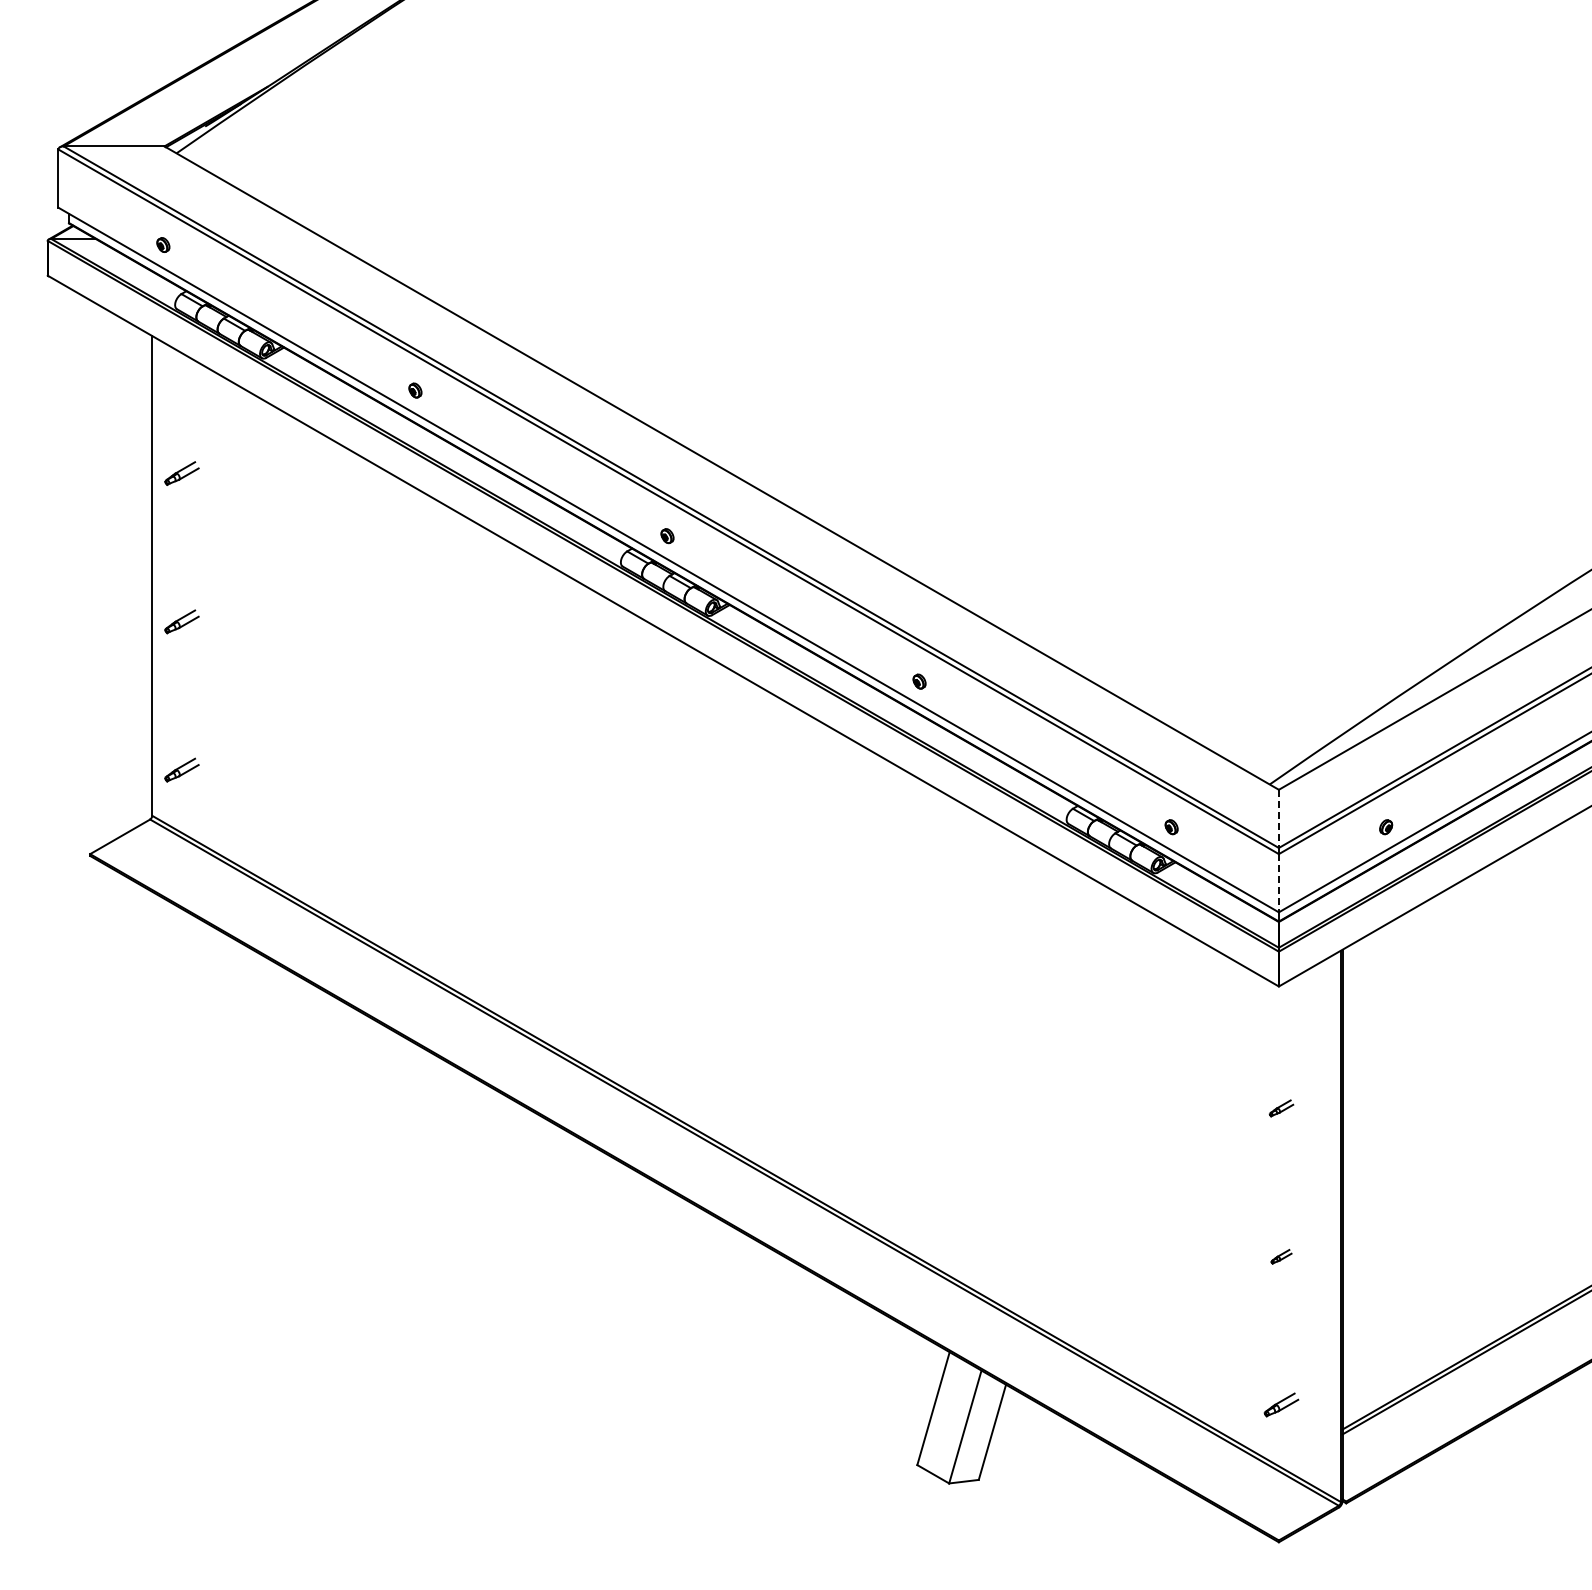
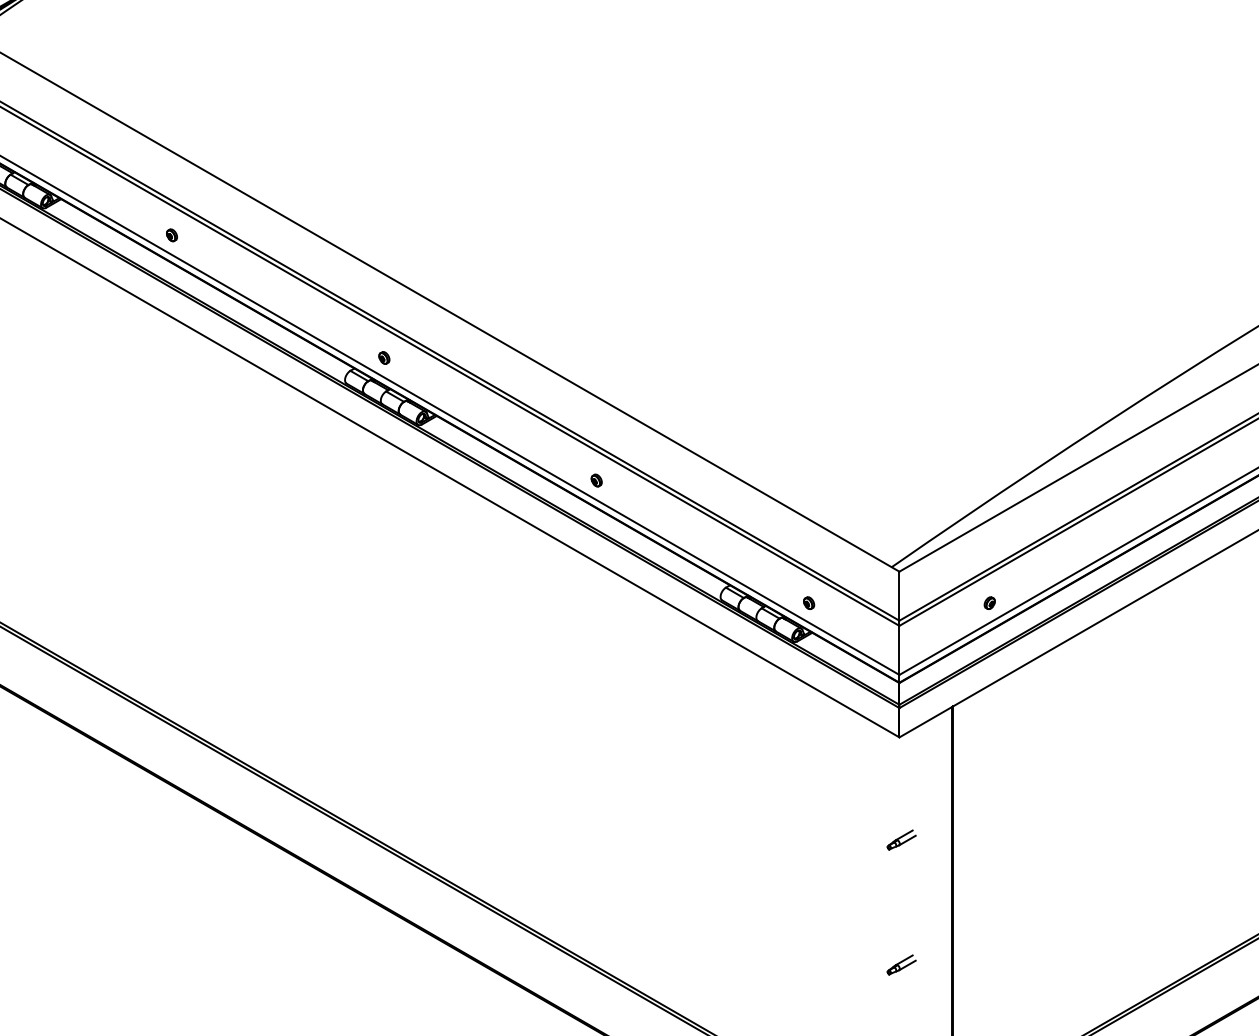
line: (1278, 819) -> (899, 596), dashed -> solid
line: (1278, 883) -> (899, 650), dashed -> solid
part: (1281, 1108) -> (901, 840), size x1.43
part: (1281, 1256) -> (901, 964), size x1.67

